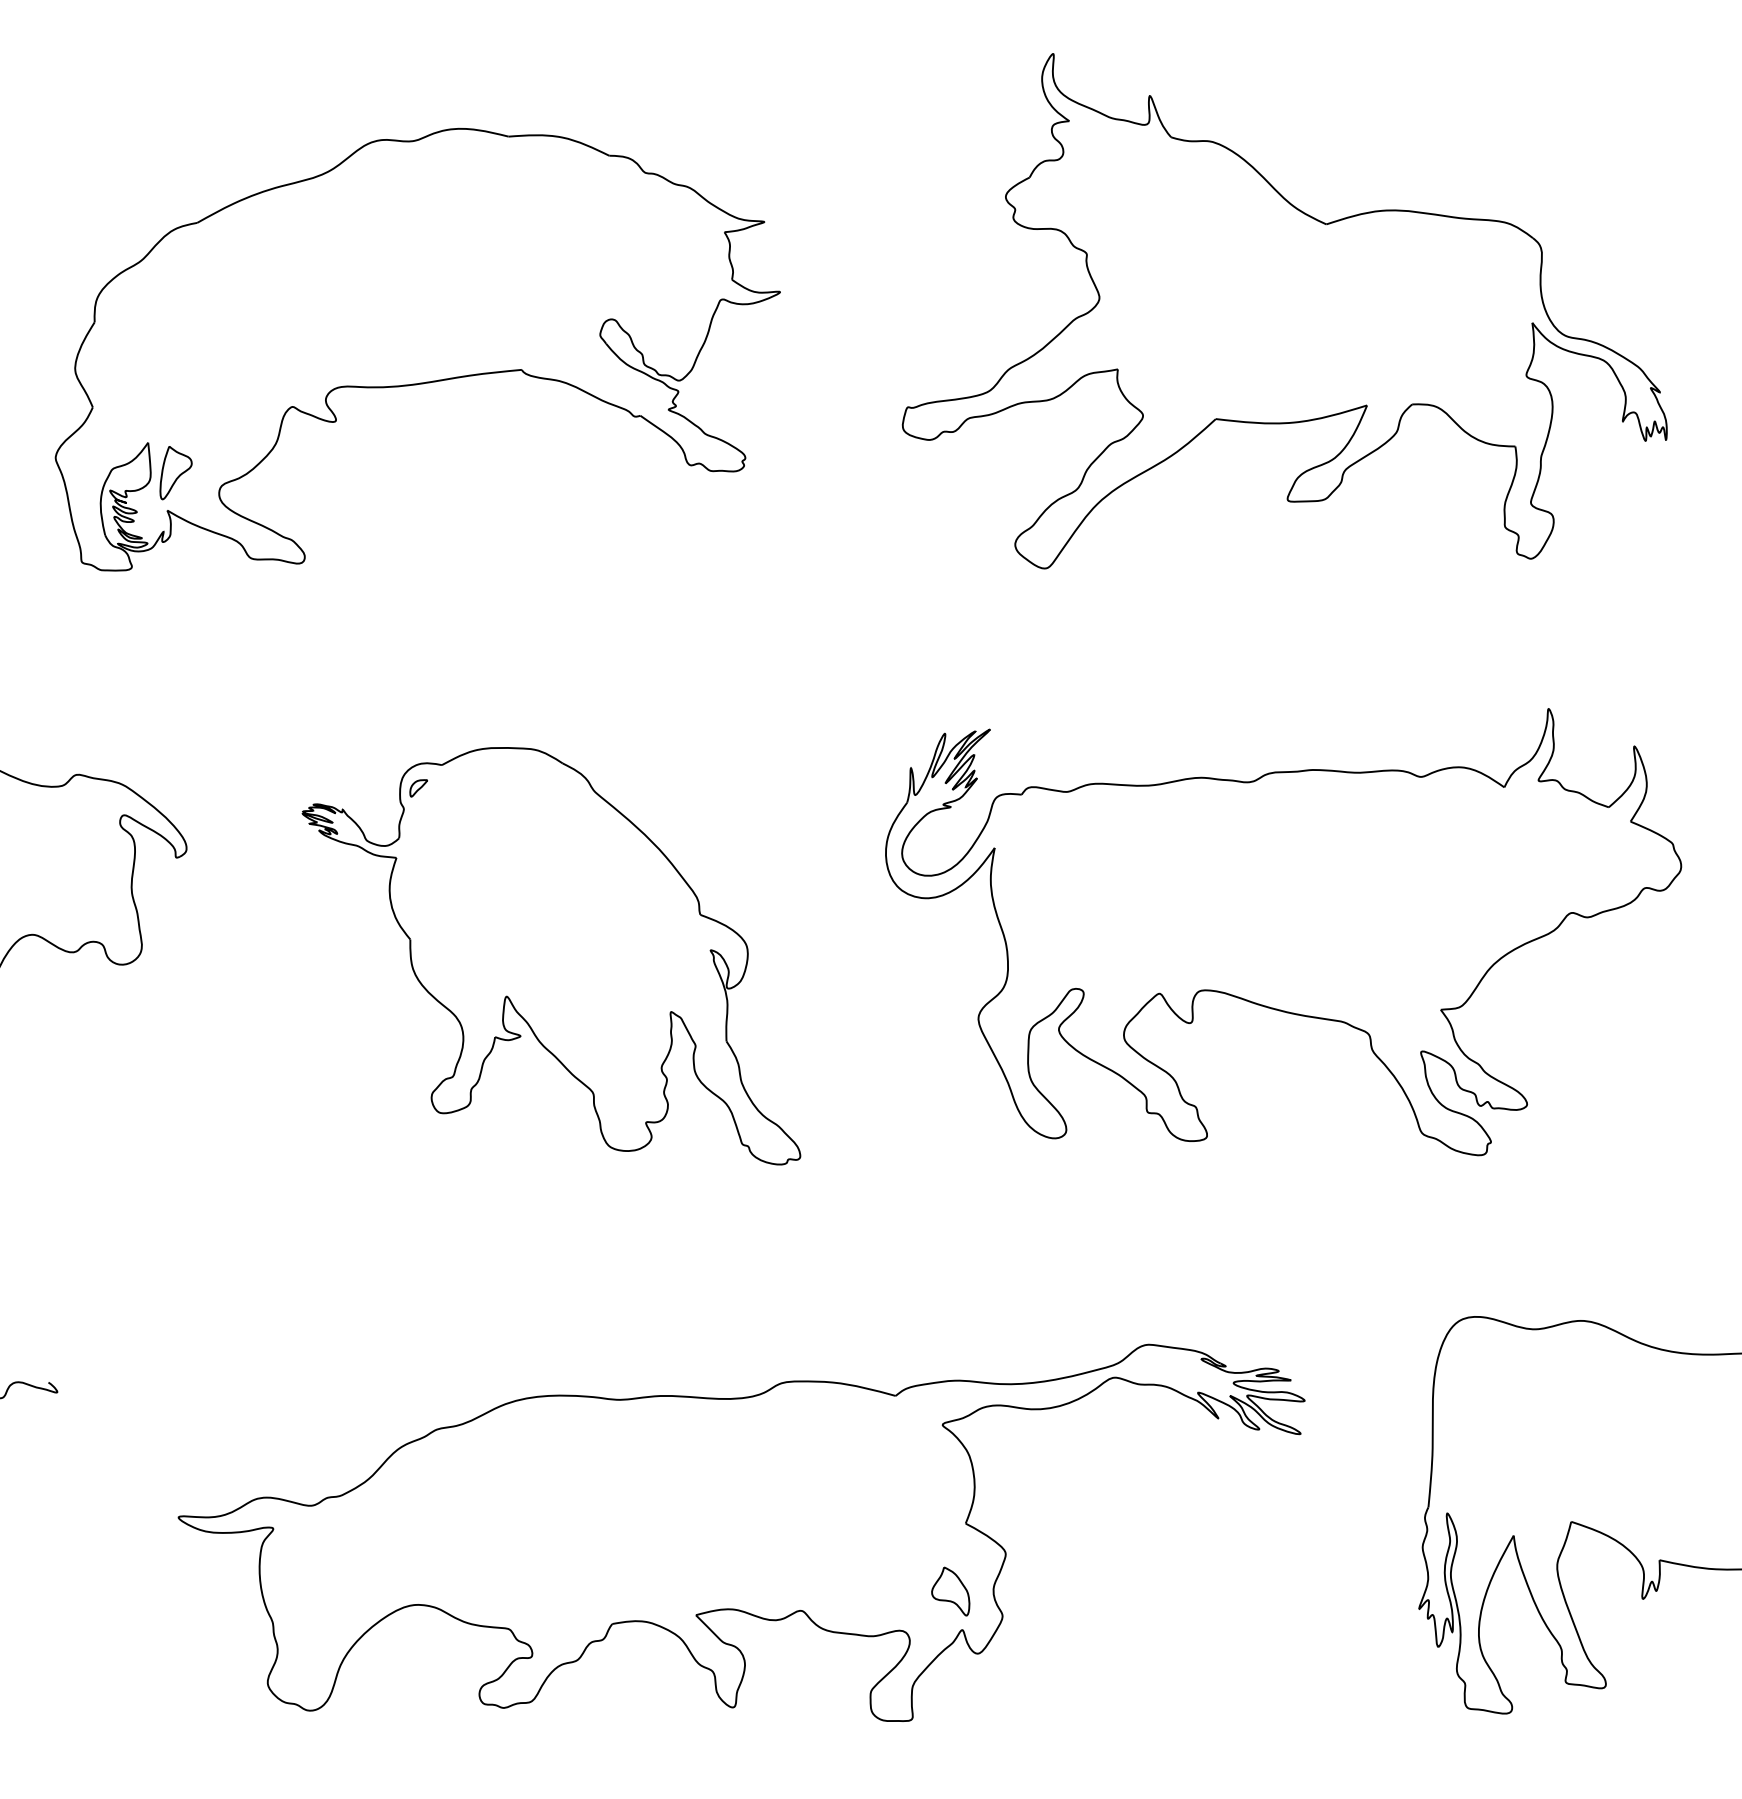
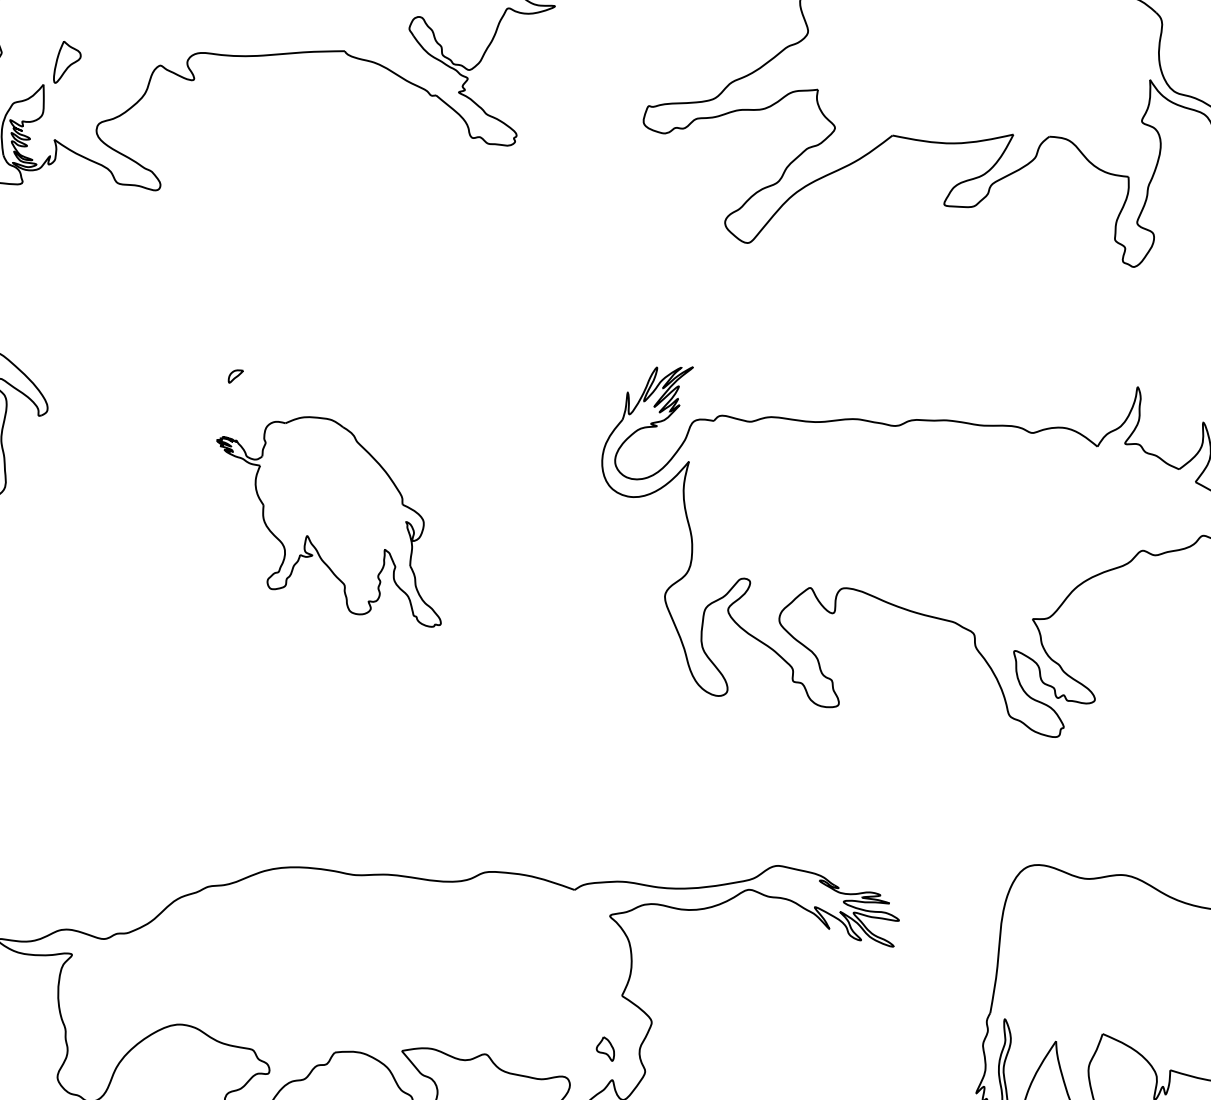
part: (175, 473) -> (67, 63), moved
part: (551, 956) -> (330, 518), size x0.6
part: (950, 1591) -> (605, 1048), size x0.6

